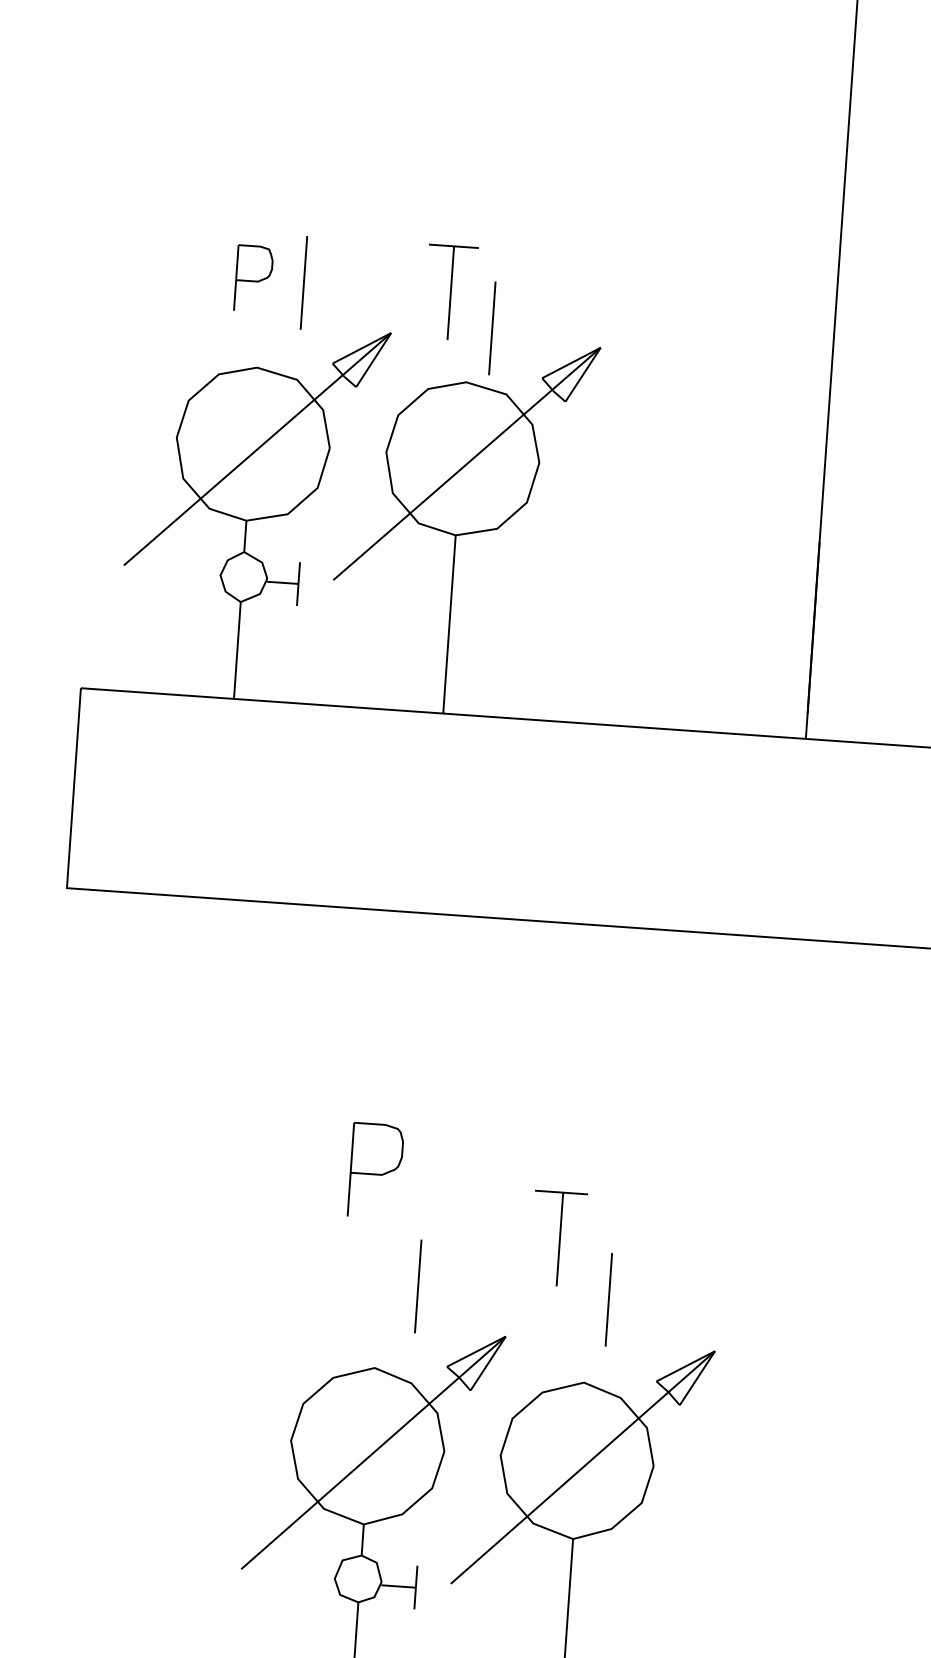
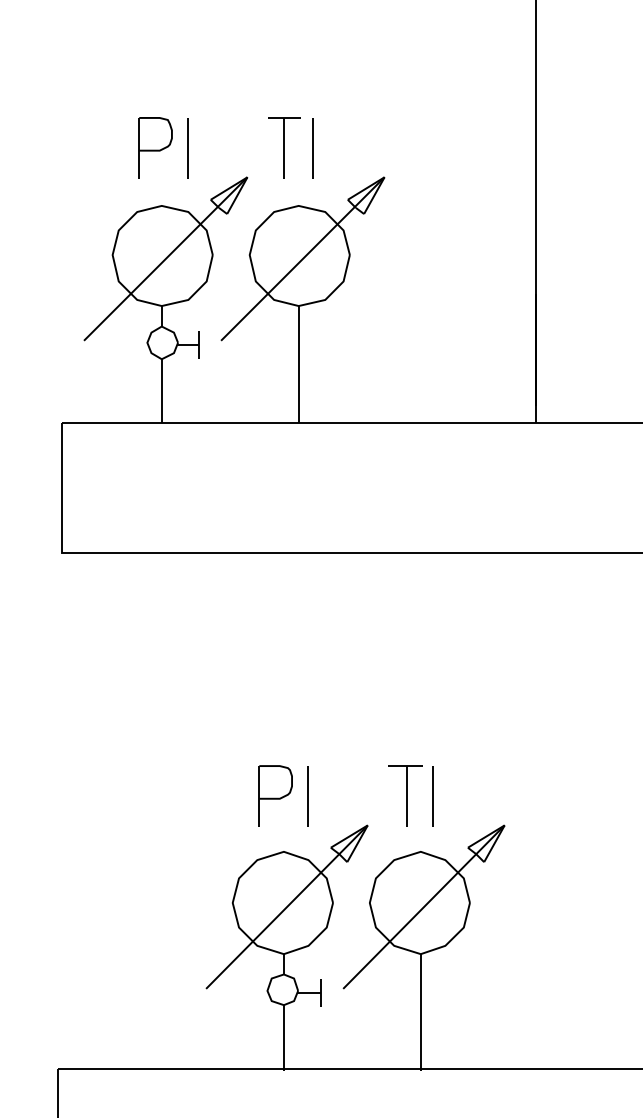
part: (253, 277) -> (155, 147), size x1.43
line: (491, 328) -> (312, 148), moved
part: (375, 1169) -> (275, 795), moved
part: (558, 1237) -> (405, 795), moved

